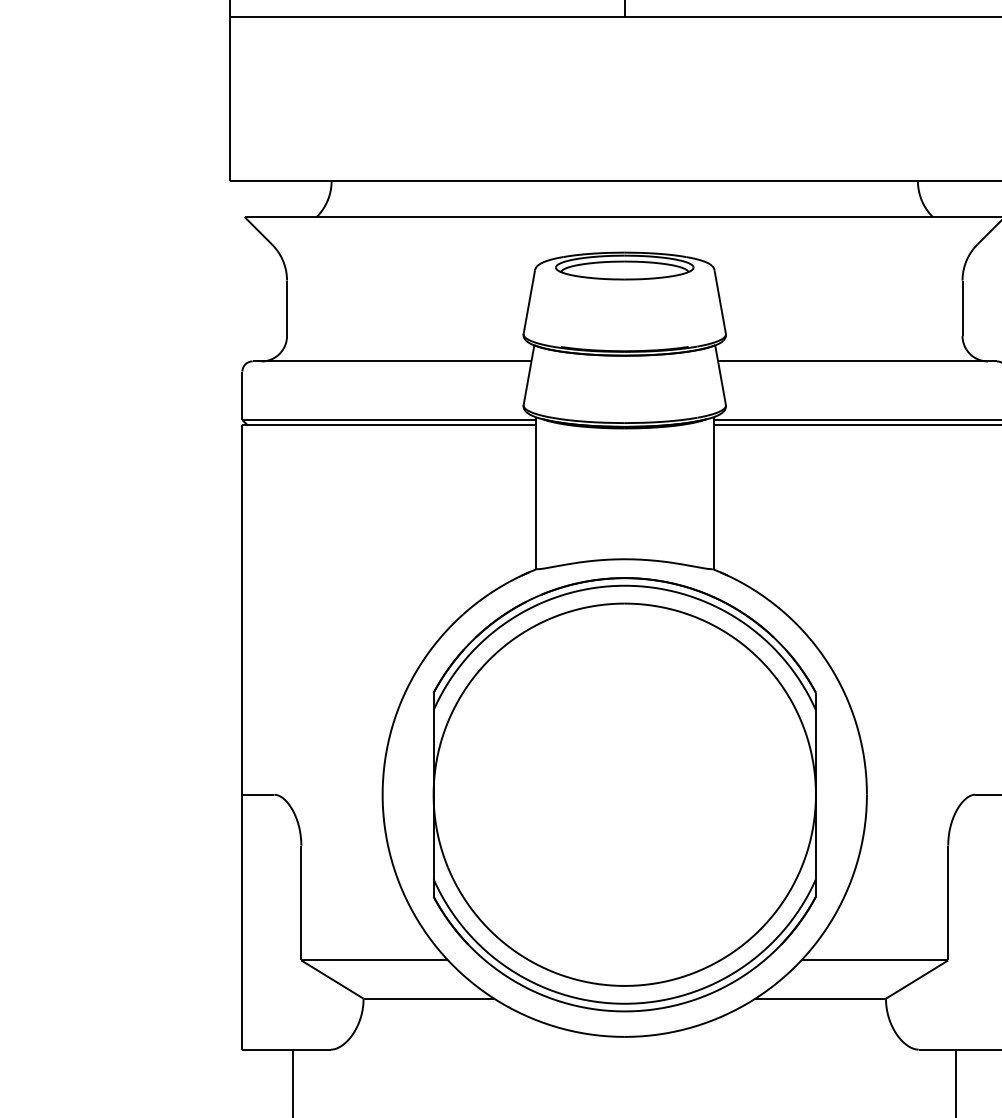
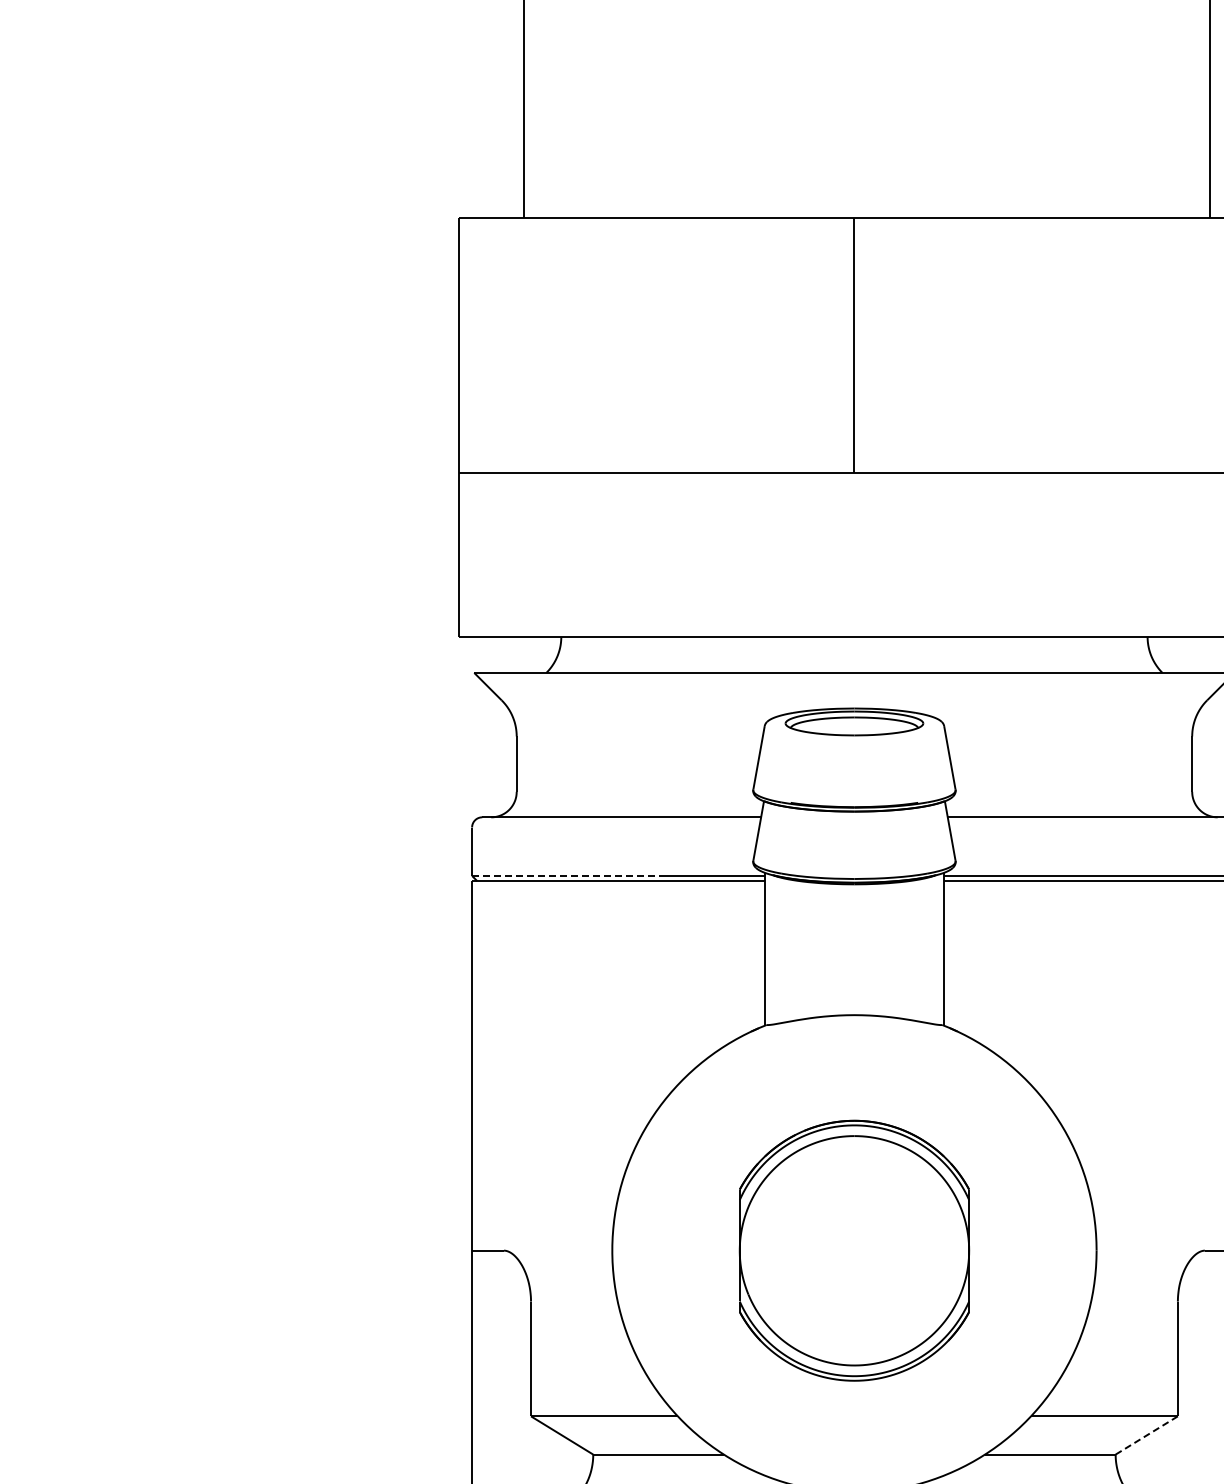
line: (337, 419) -> (567, 875), solid -> dashed
part: (624, 794) -> (854, 1250), size x0.6
line: (916, 979) -> (1146, 1435), solid -> dashed

